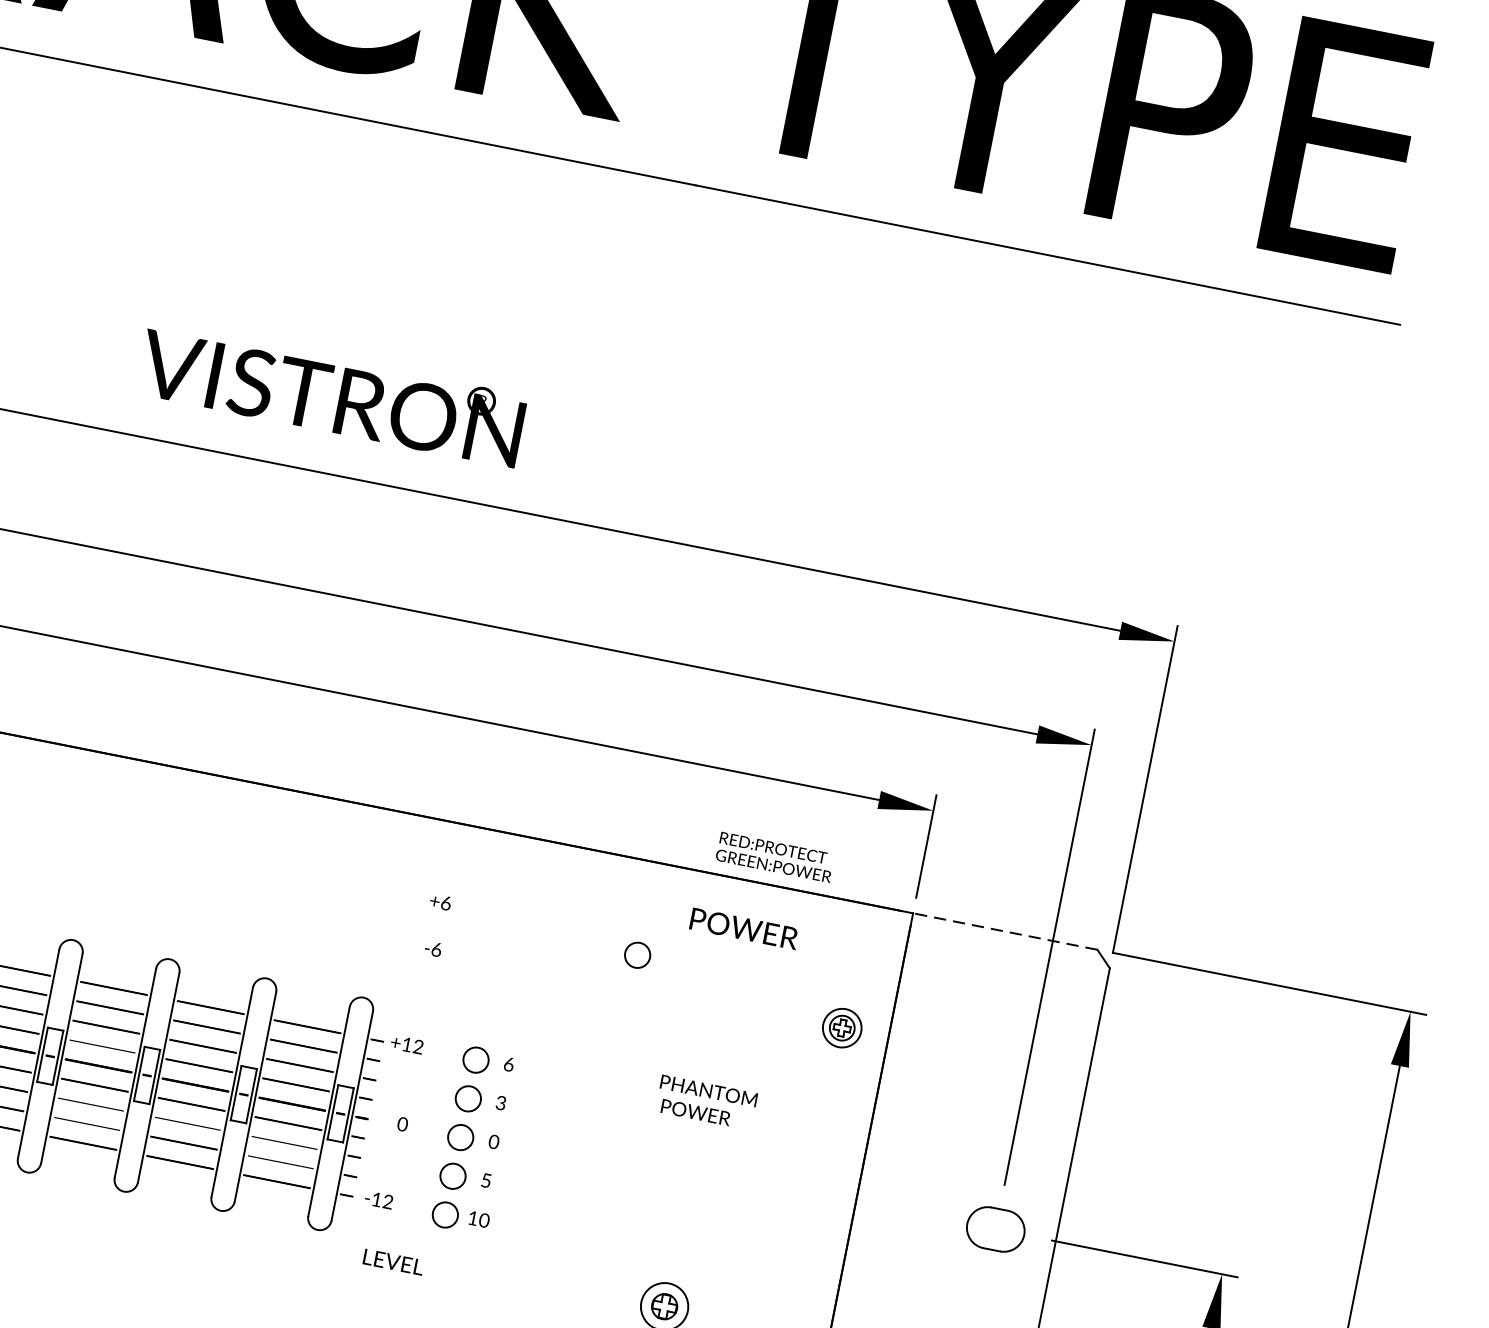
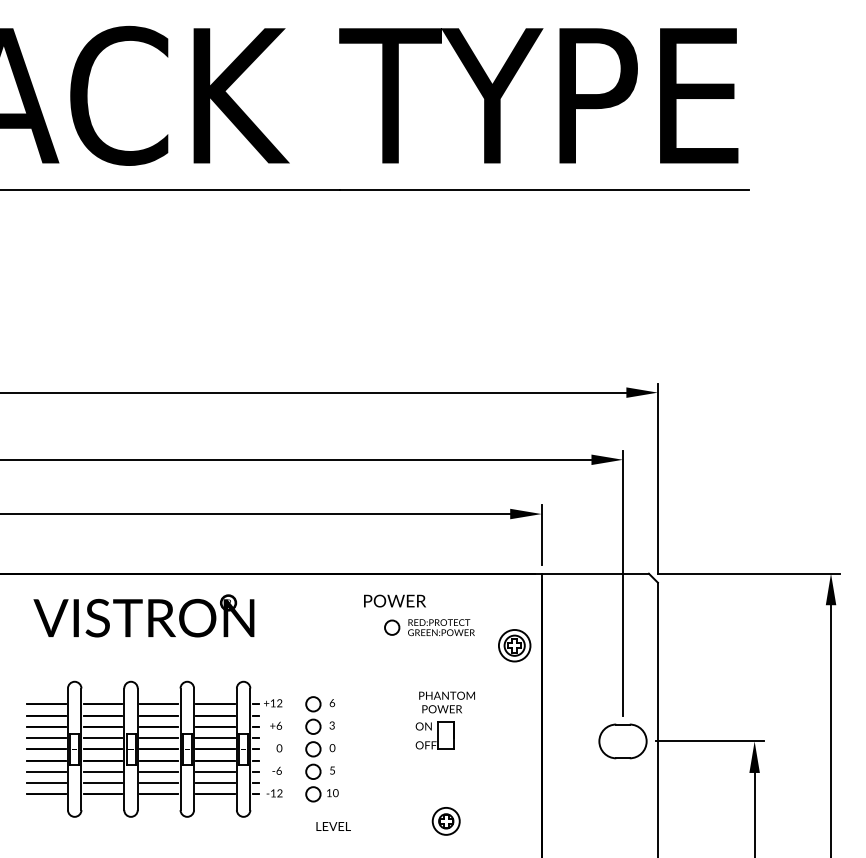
part: (331, 393) -> (143, 615), moved
text: (775, 857) -> (441, 627), moved
text: (441, 901) -> (276, 725), moved
text: (743, 927) -> (394, 600), moved
line: (1005, 931) -> (595, 573), dashed -> solid
text: (432, 948) -> (276, 770), moved
part: (841, 1027) -> (514, 645), size x1.43
line: (101, 1047) -> (102, 738), added
line: (90, 1103) -> (102, 771), added
line: (188, 1123) -> (159, 771), added
line: (86, 1124) -> (102, 783), added
line: (284, 1142) -> (215, 771), added
part: (673, 1155) -> (434, 735), added
line: (280, 1163) -> (215, 783), added
part: (994, 1229) -> (622, 741), size x1.43
text: (393, 1262) -> (333, 826), moved

